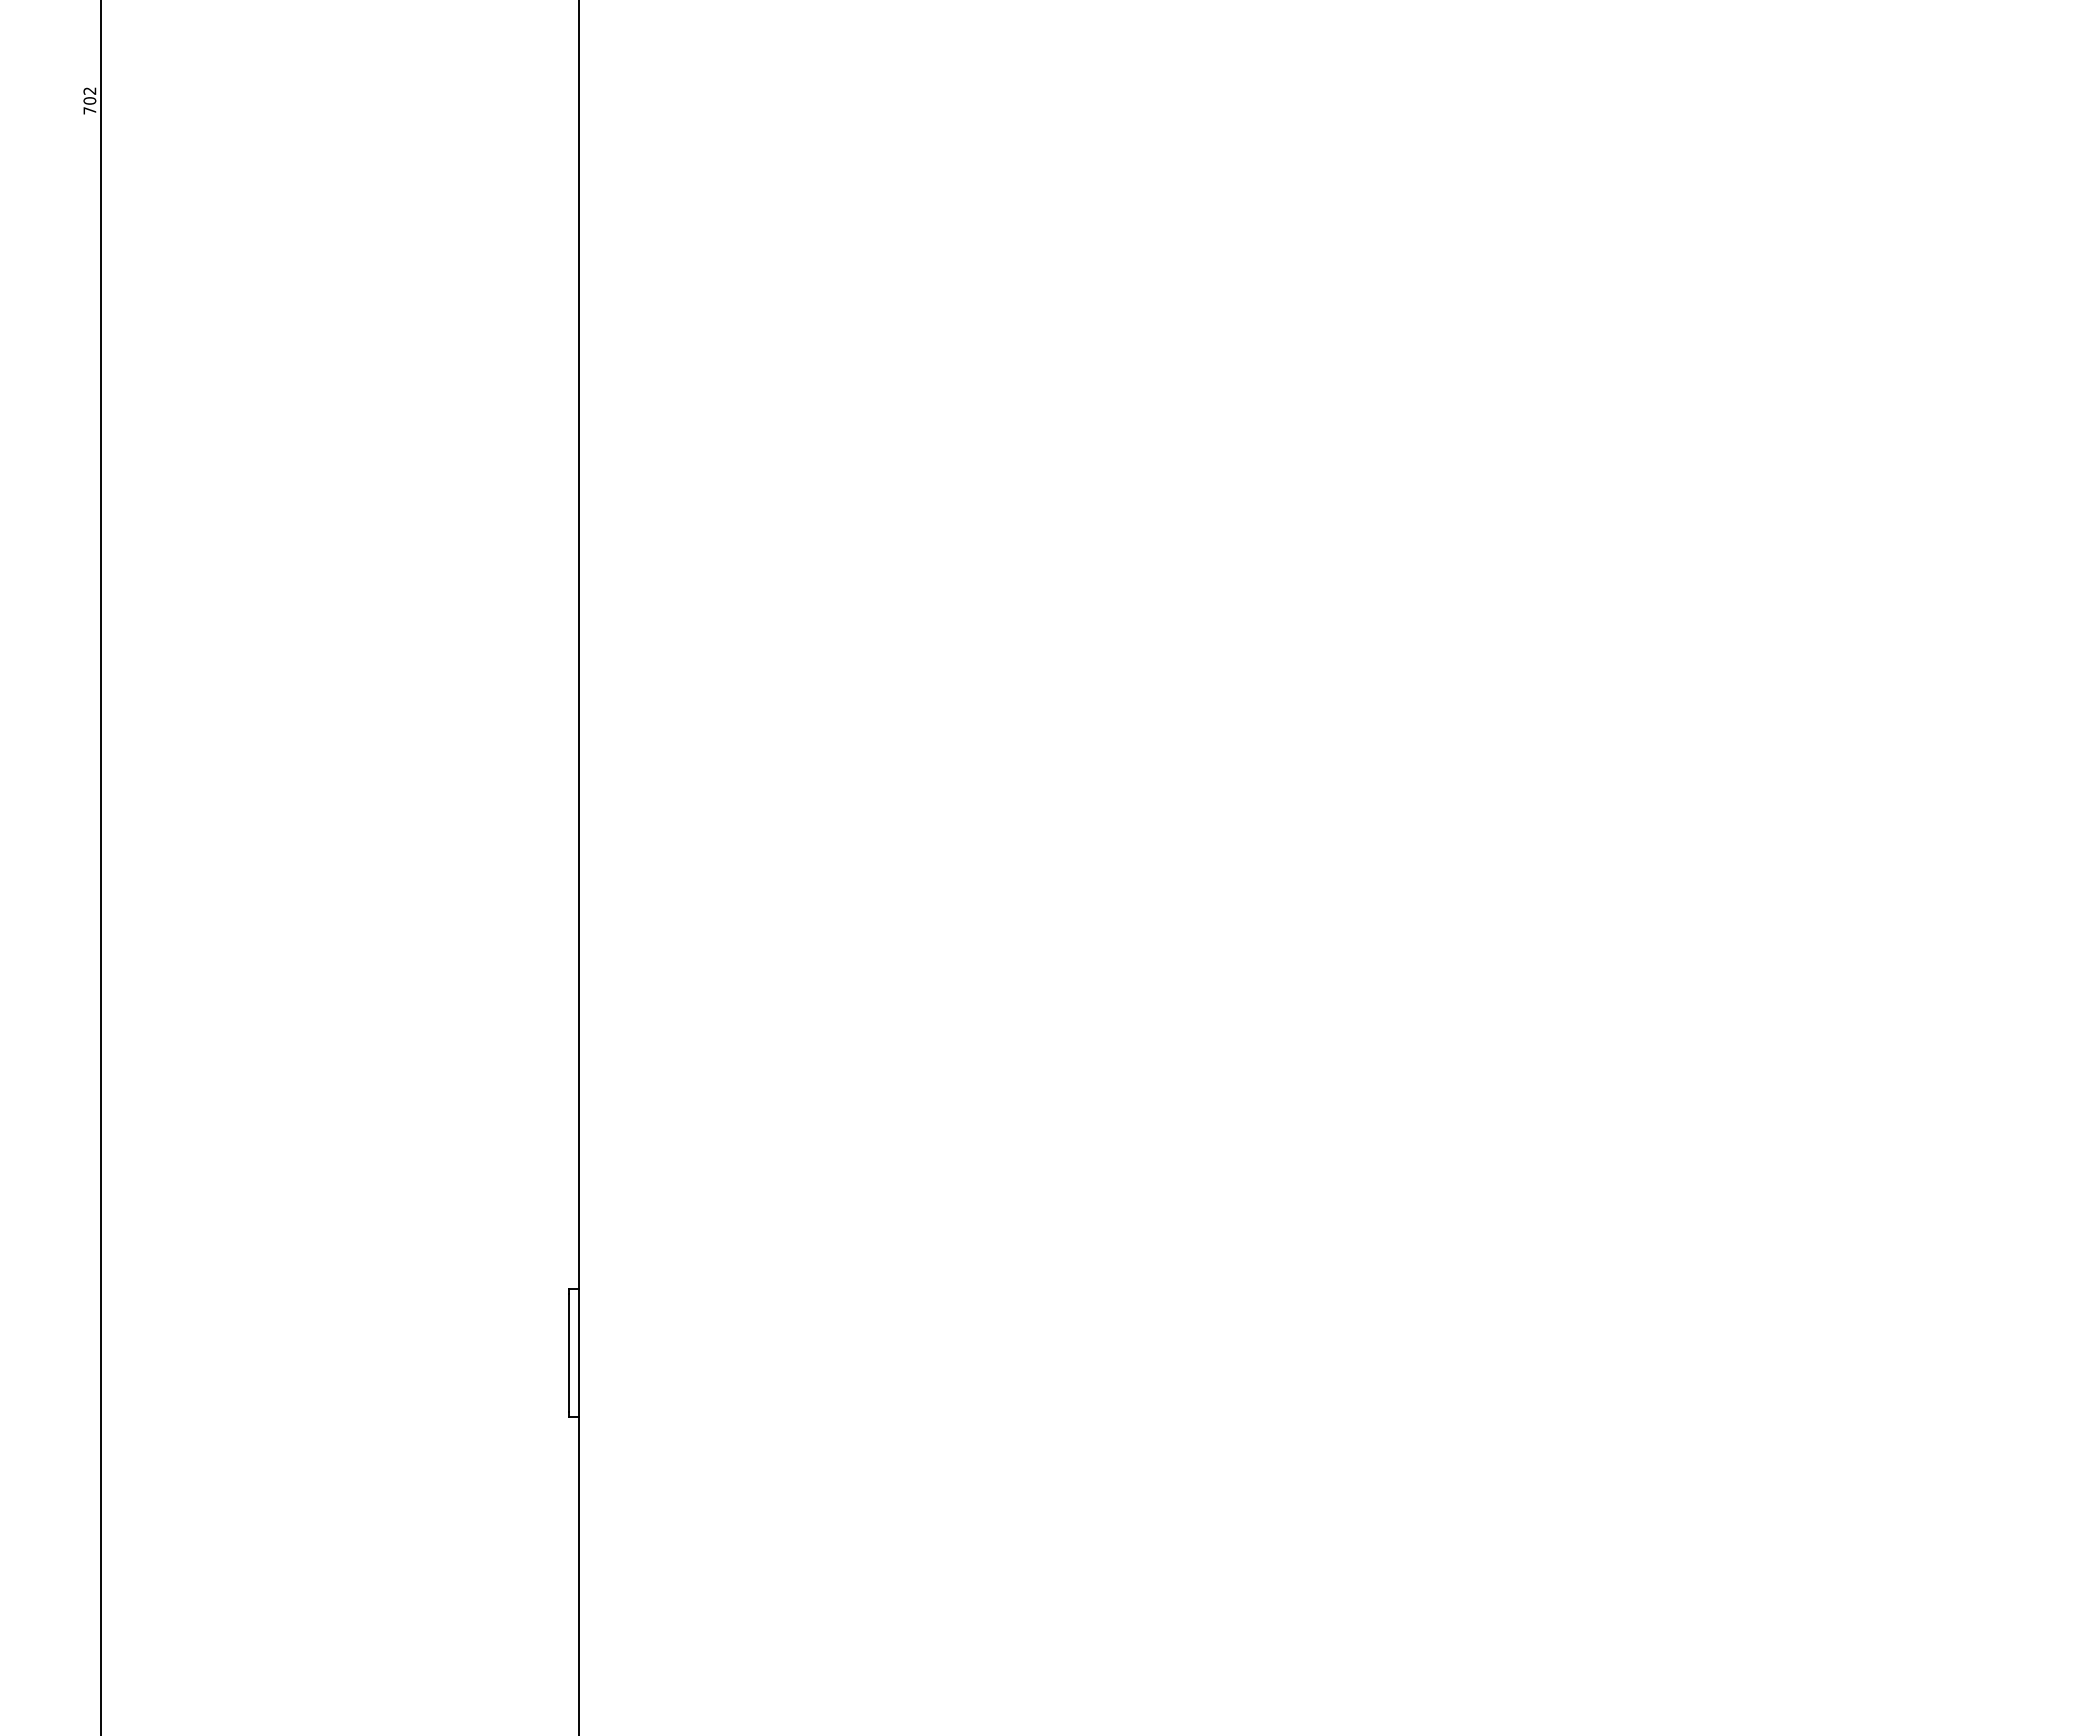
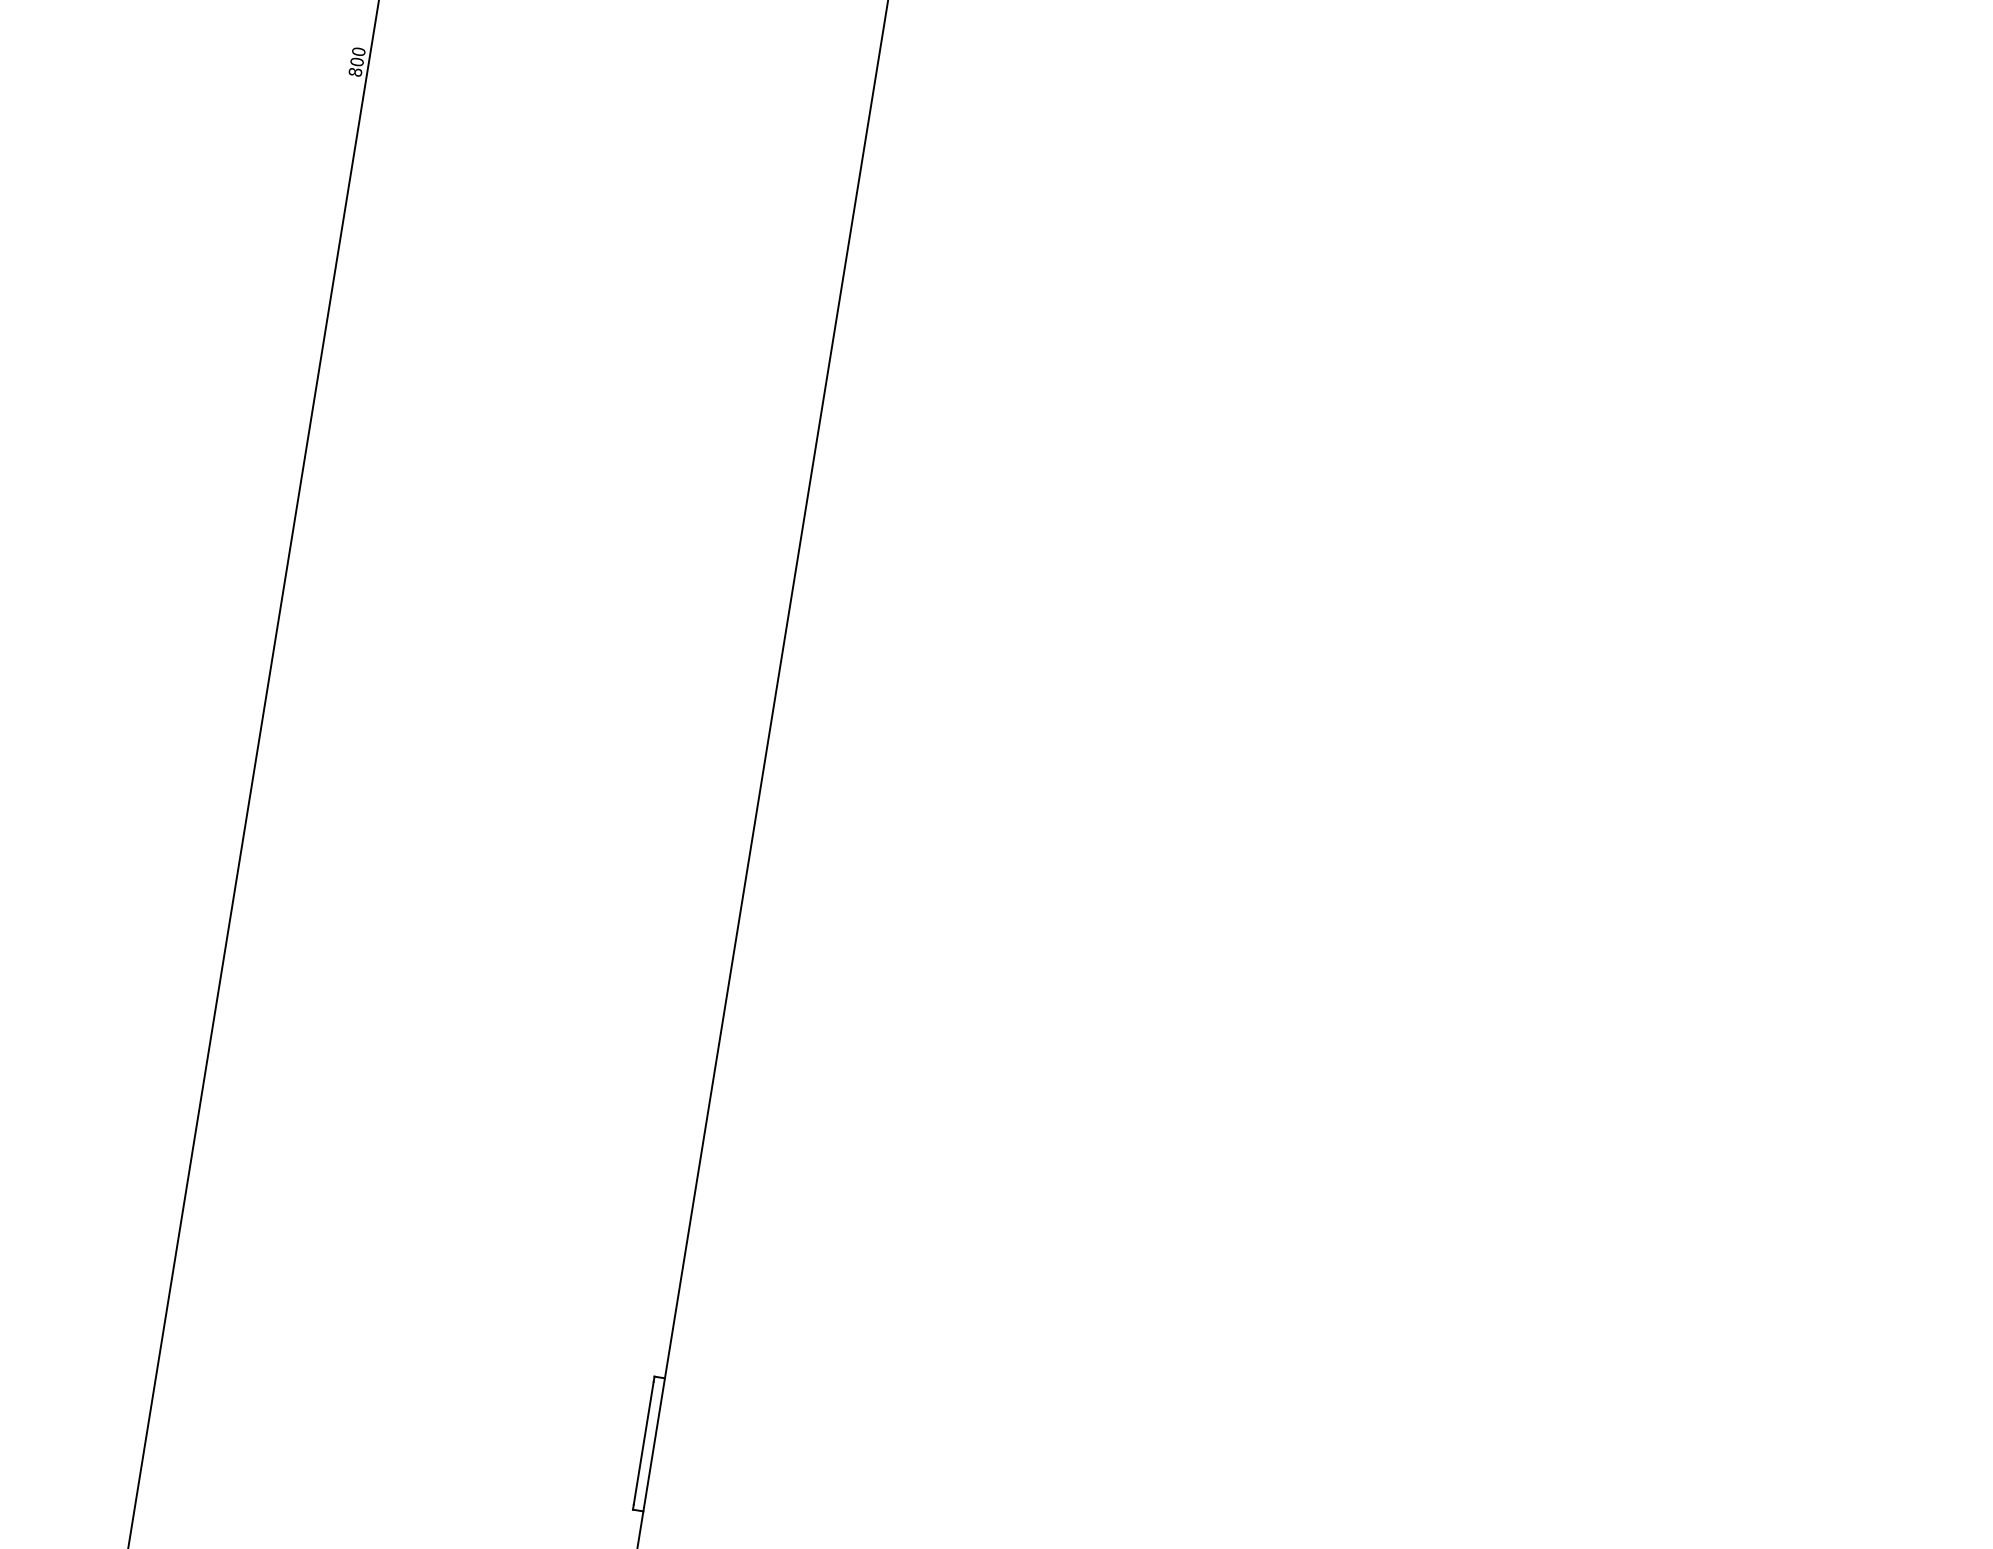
text: (89, 100) -> (356, 61), 702 -> 800

